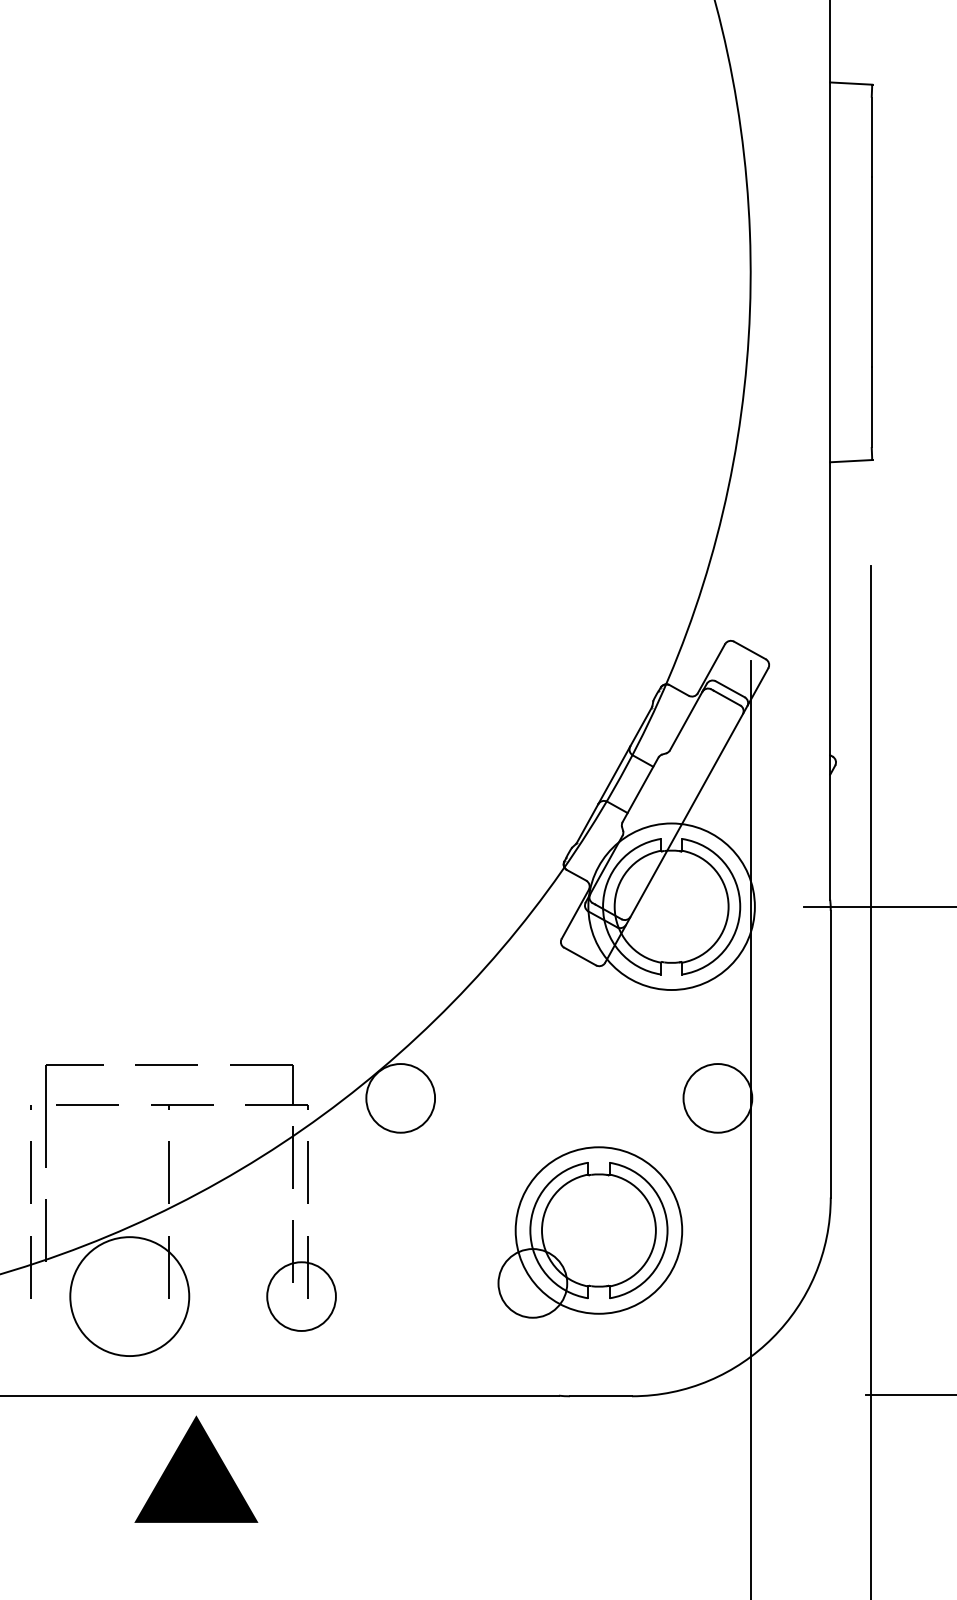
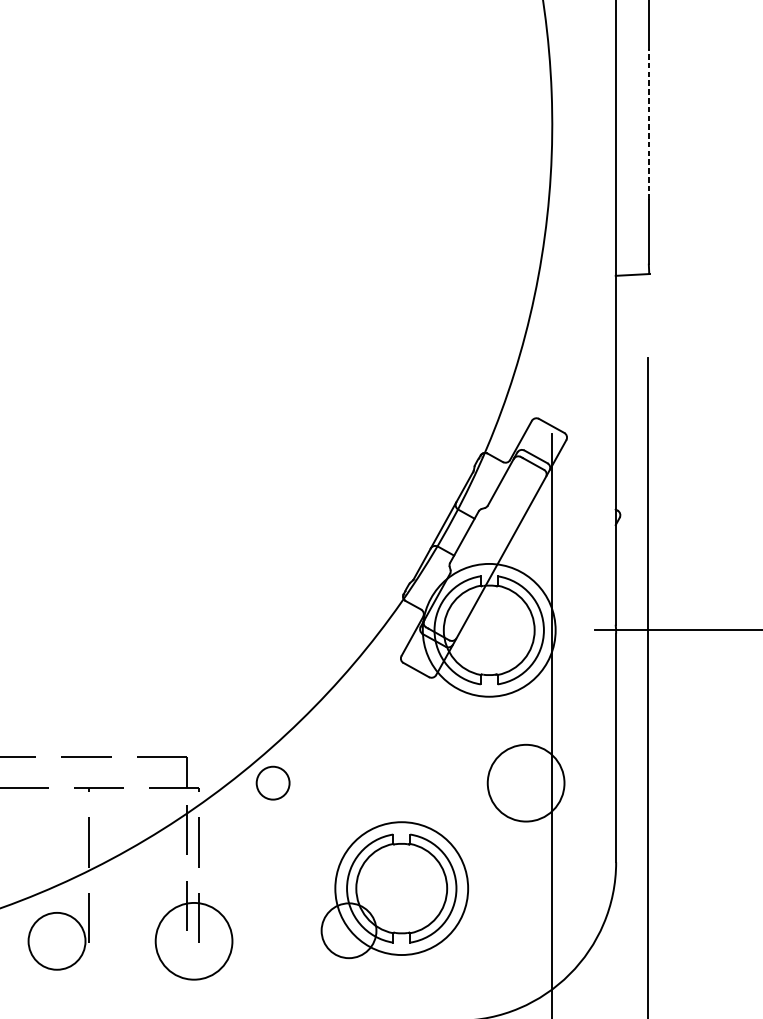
line: (871, 272) -> (648, 124), solid -> dashed
circle: (400, 1098) -> (272, 783), size x0.6
circle: (717, 1098) -> (525, 783), size x1.4
part: (590, 1232) -> (395, 890), moved
circle: (129, 1296) -> (56, 941), size x0.6
circle: (301, 1296) -> (194, 941), size x1.4

